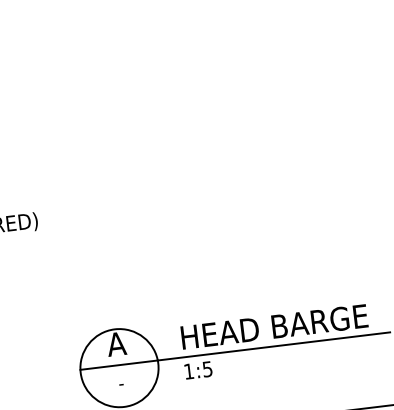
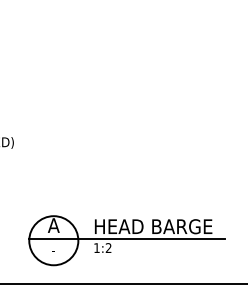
text: (207, 369) -> (108, 248), 1:5 -> 1:2

